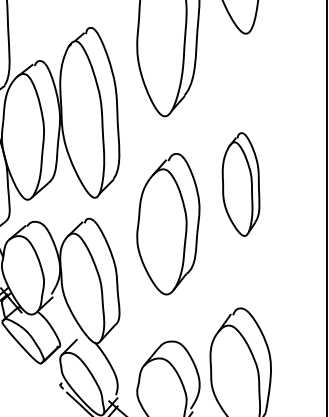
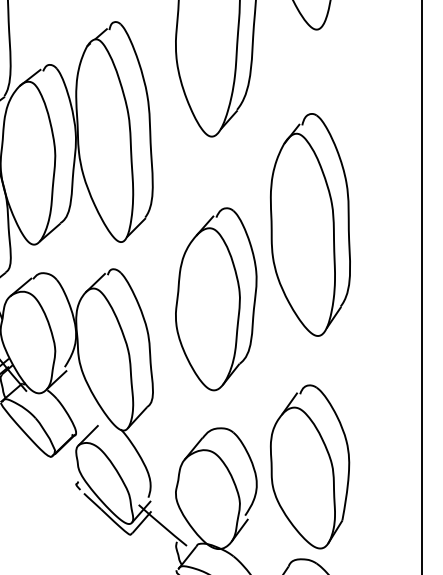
part: (241, 184) -> (310, 224), size x1.67
part: (168, 224) -> (216, 299), moved

